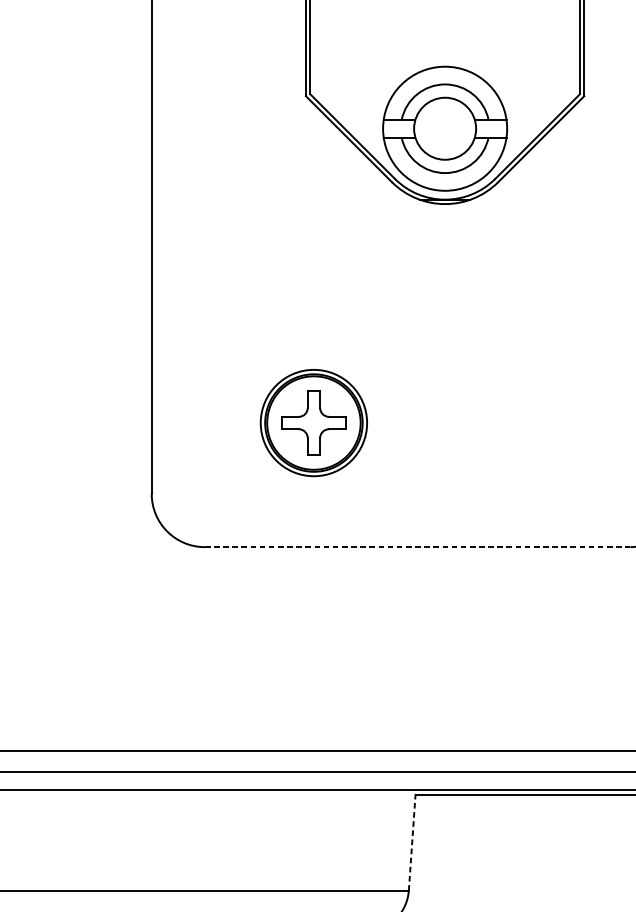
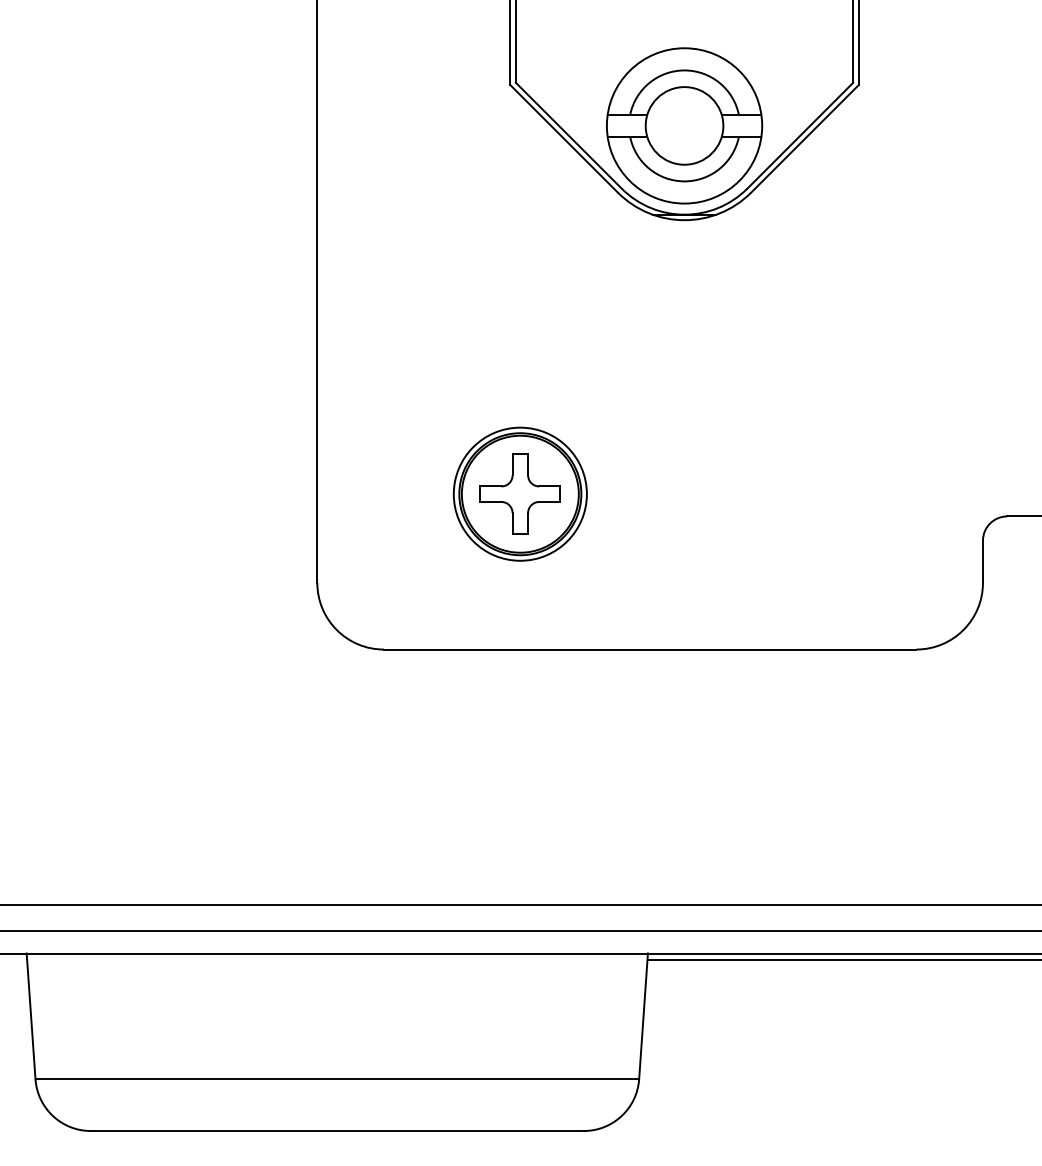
line: (417, 547) -> (650, 649), dashed -> solid
line: (412, 839) -> (643, 1015), dashed -> solid

